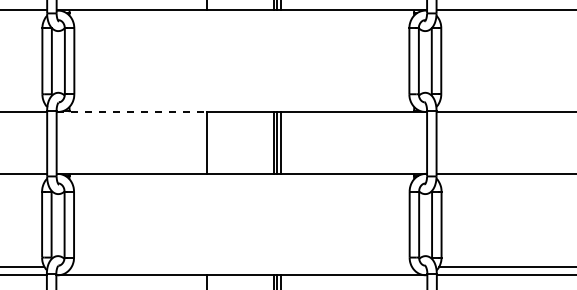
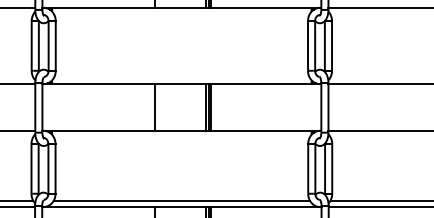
line: (132, 112) -> (99, 84), dashed -> solid
line: (241, 266) -> (181, 200), added

